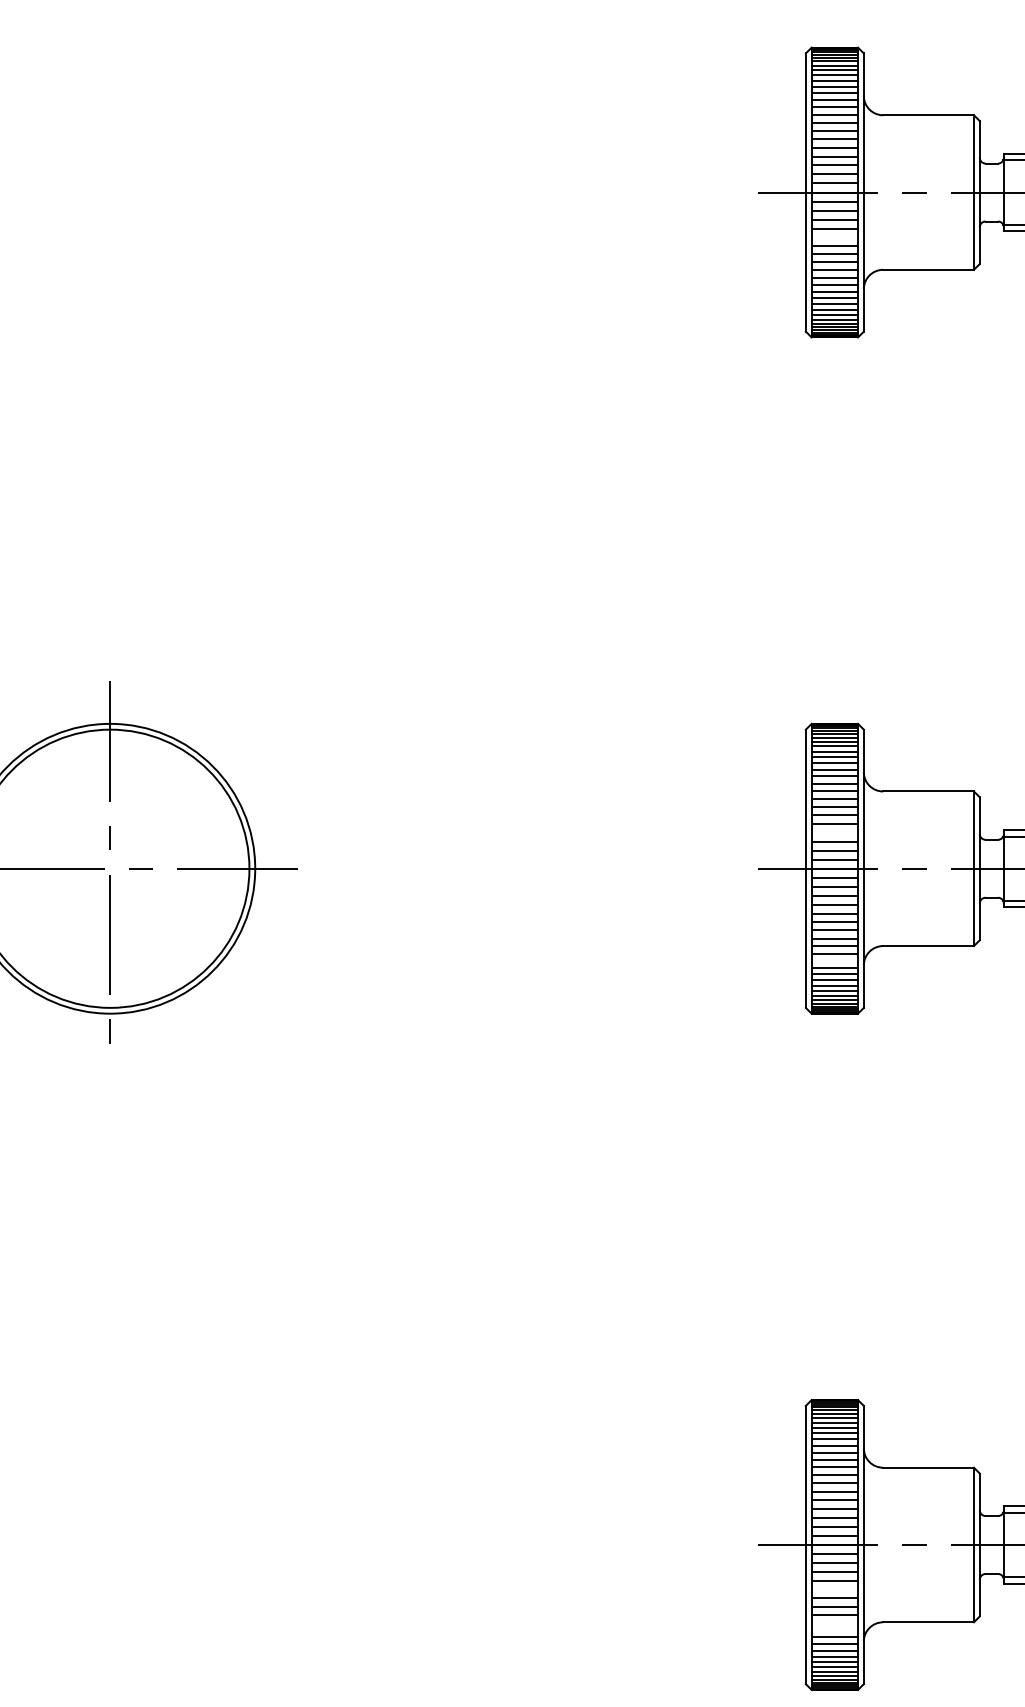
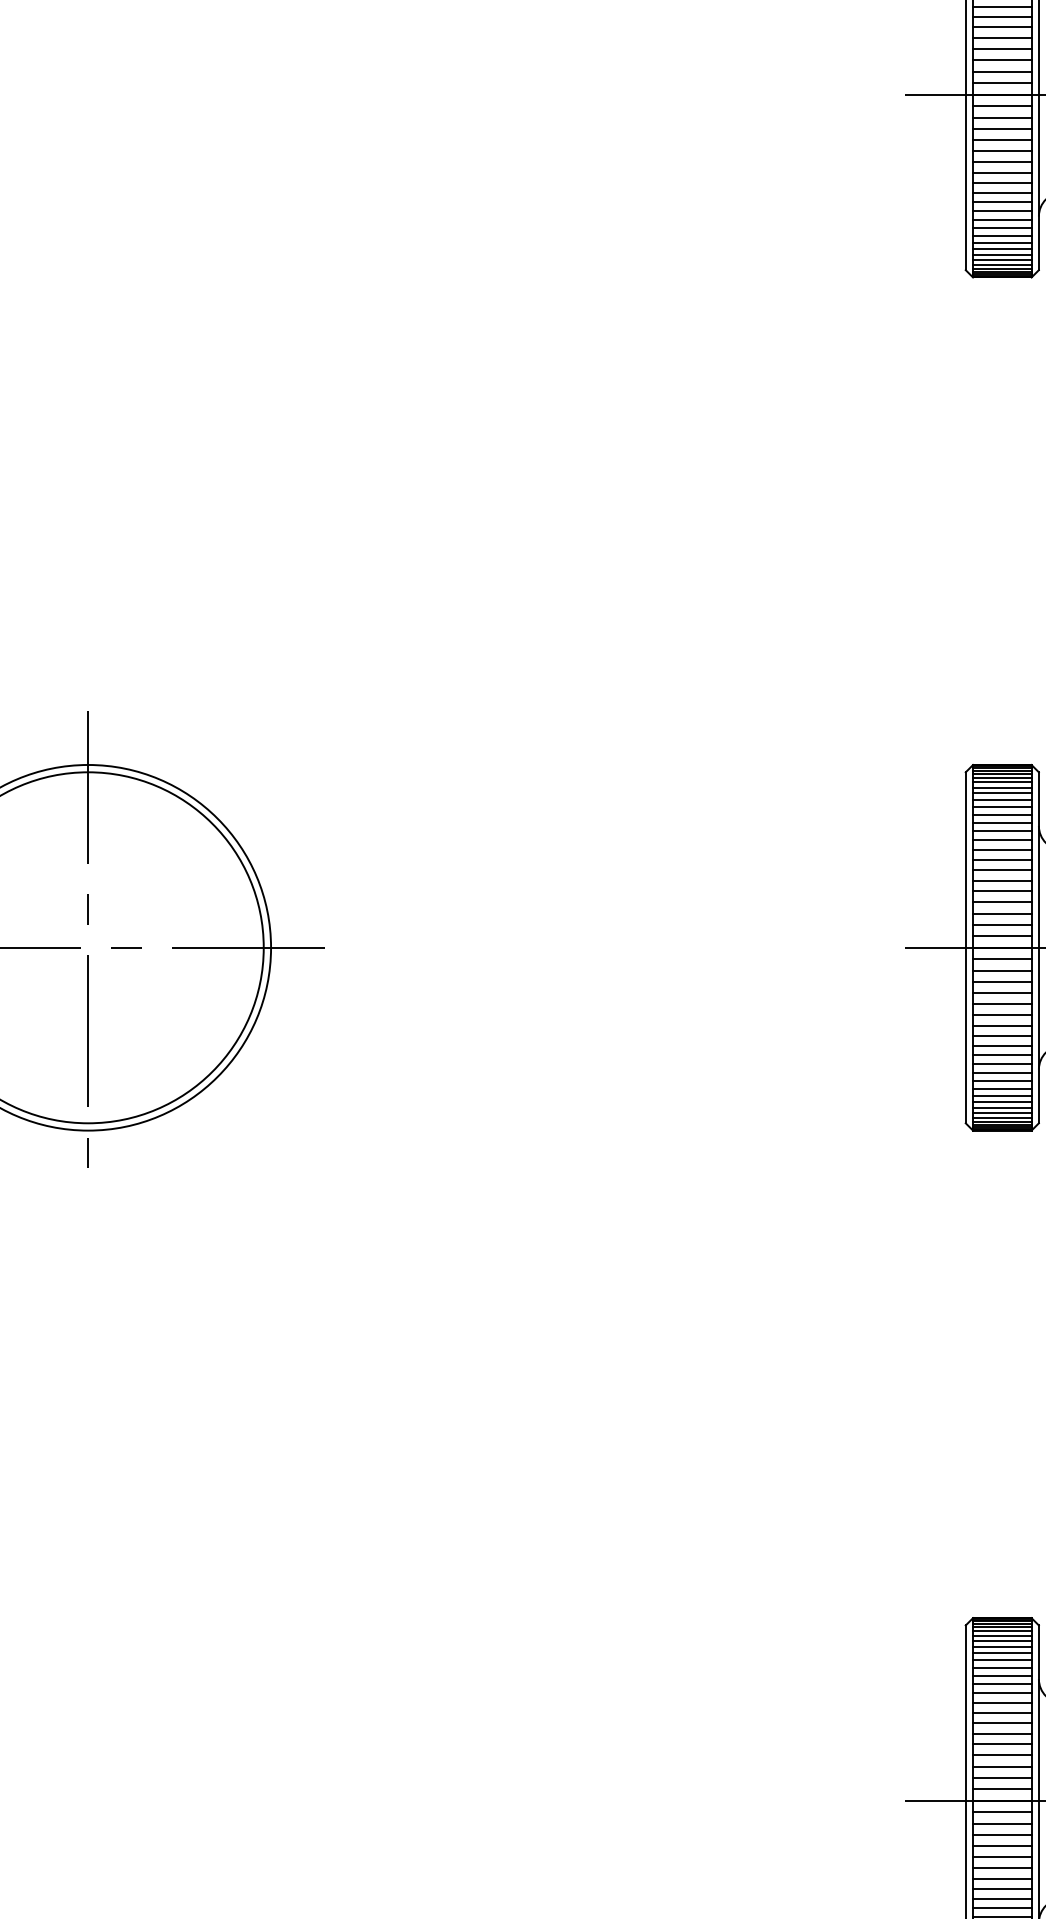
line: (834, 237) -> (1001, 151), added
line: (834, 832) -> (1001, 902), added
line: (834, 961) -> (1001, 1064), added
line: (834, 1589) -> (1001, 1857), added
line: (834, 1622) -> (1001, 1898), added
line: (834, 1630) -> (1001, 1908), added

